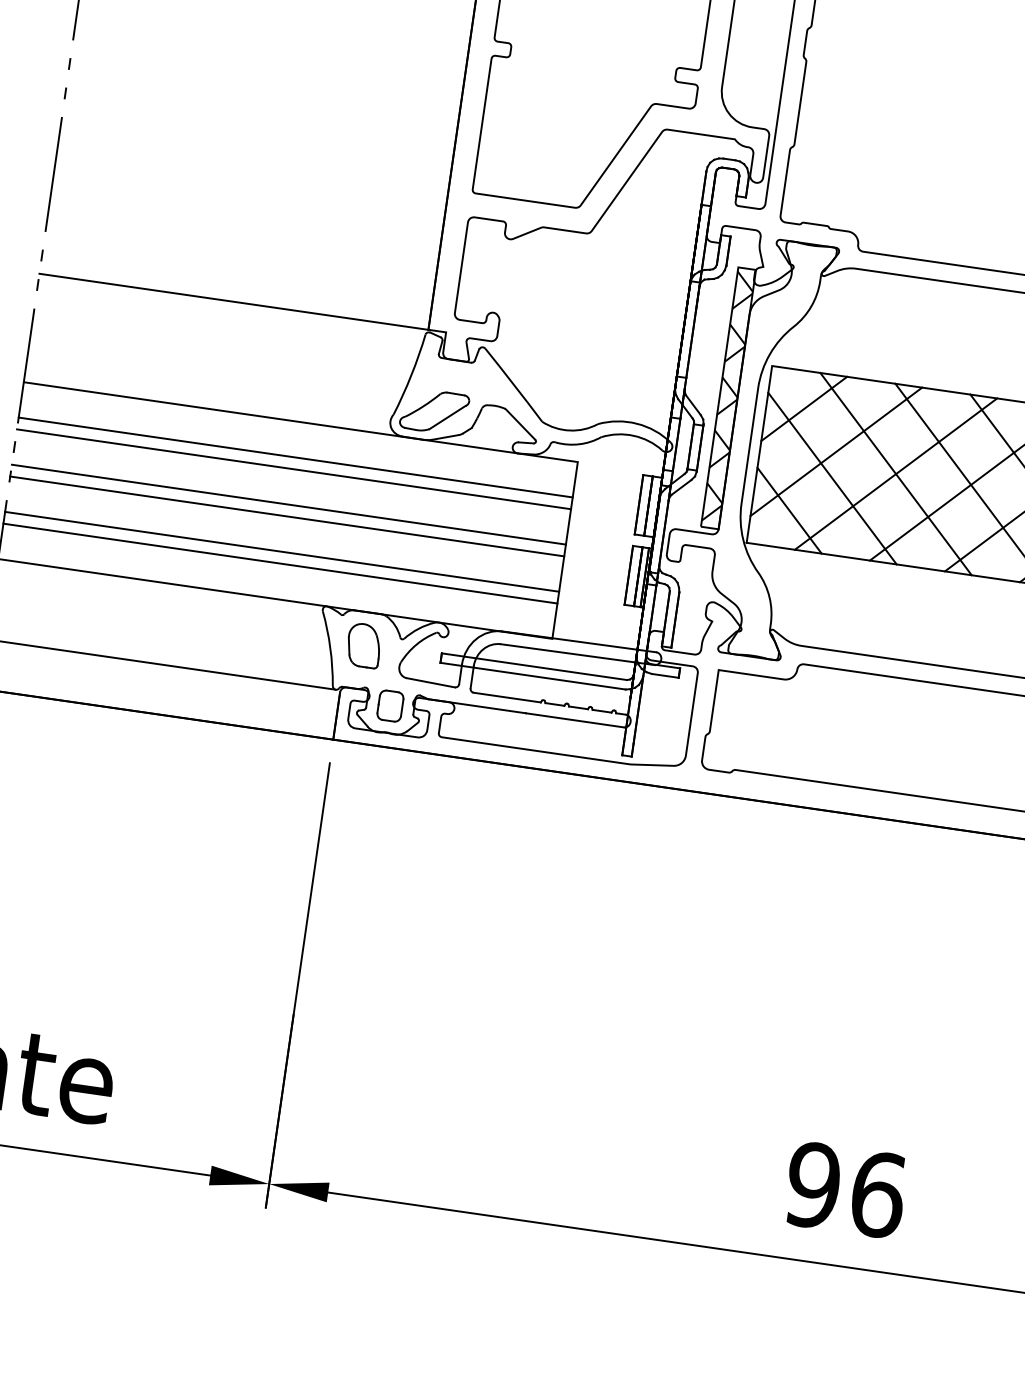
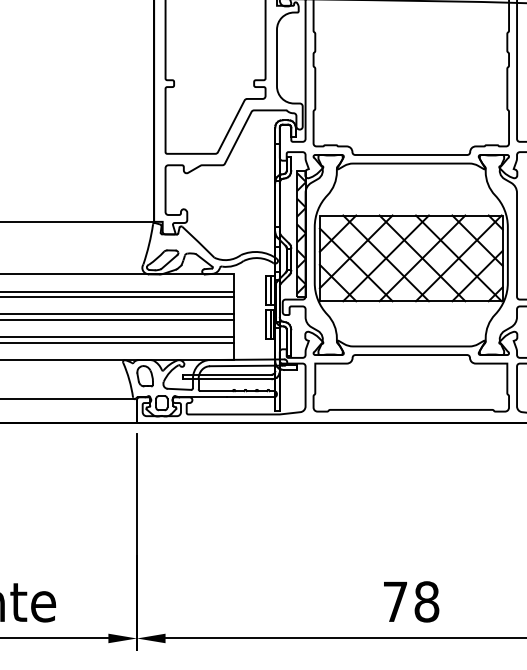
text: (846, 1189) -> (411, 601), 96 -> 78

